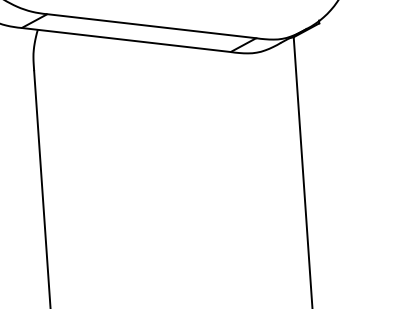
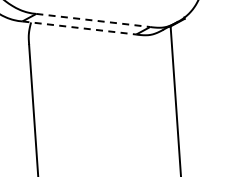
line: (152, 26) -> (93, 20), solid -> dashed
line: (126, 40) -> (79, 28), solid -> dashed

